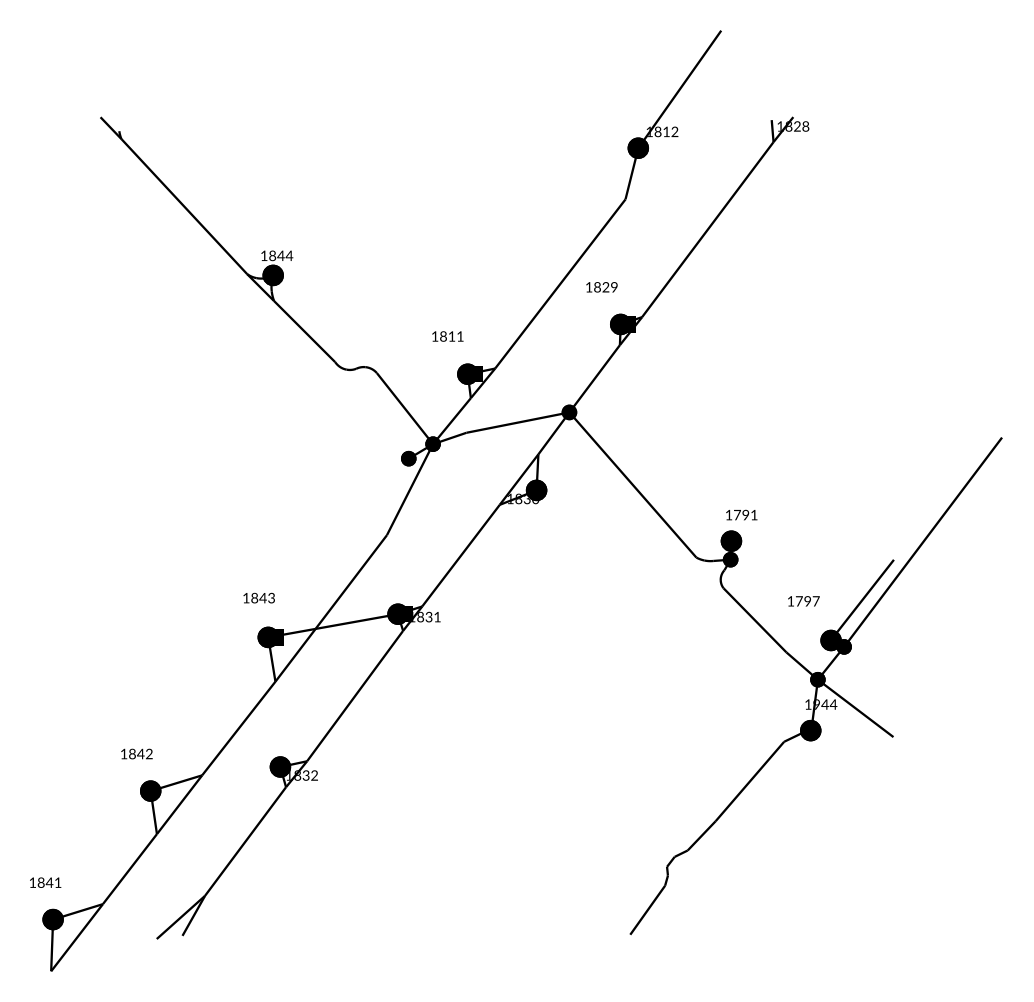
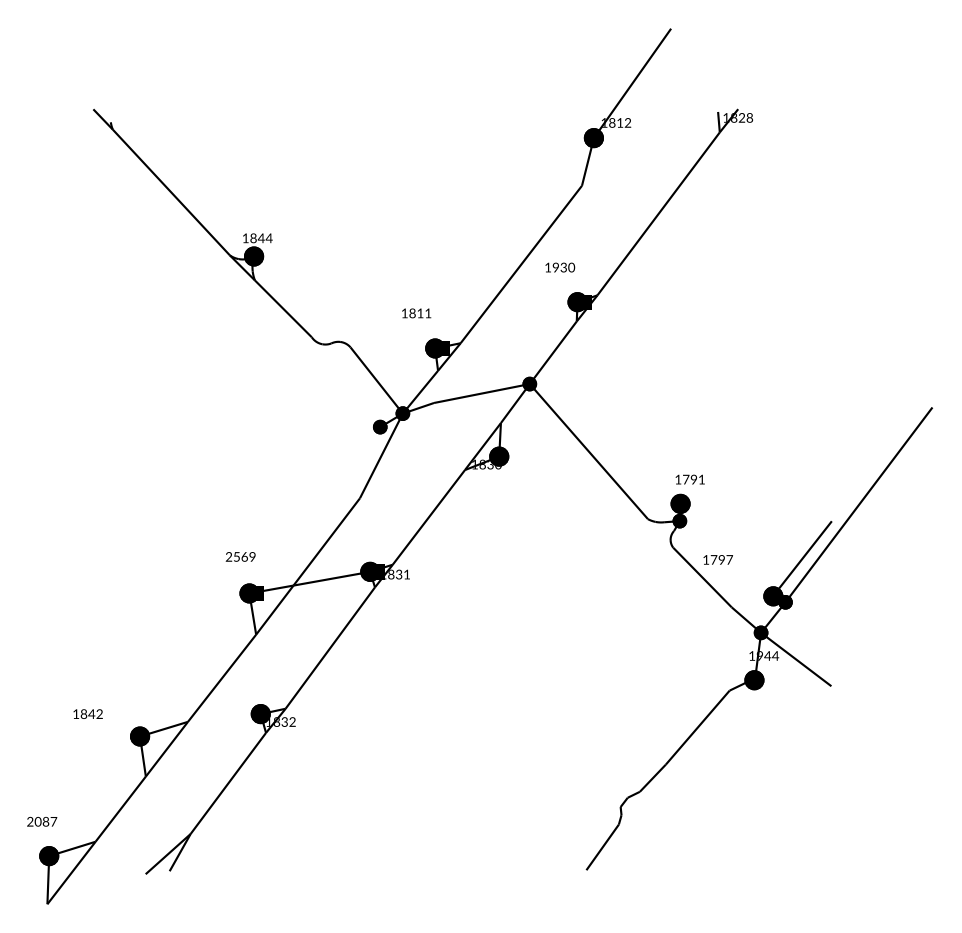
text: (606, 287) -> (564, 267), 1829 -> 1930
text: (258, 597) -> (240, 556), 1843 -> 2569
text: (803, 601) -> (717, 560), moved
text: (136, 753) -> (87, 713), moved
text: (45, 882) -> (42, 821), 1841 -> 2087

